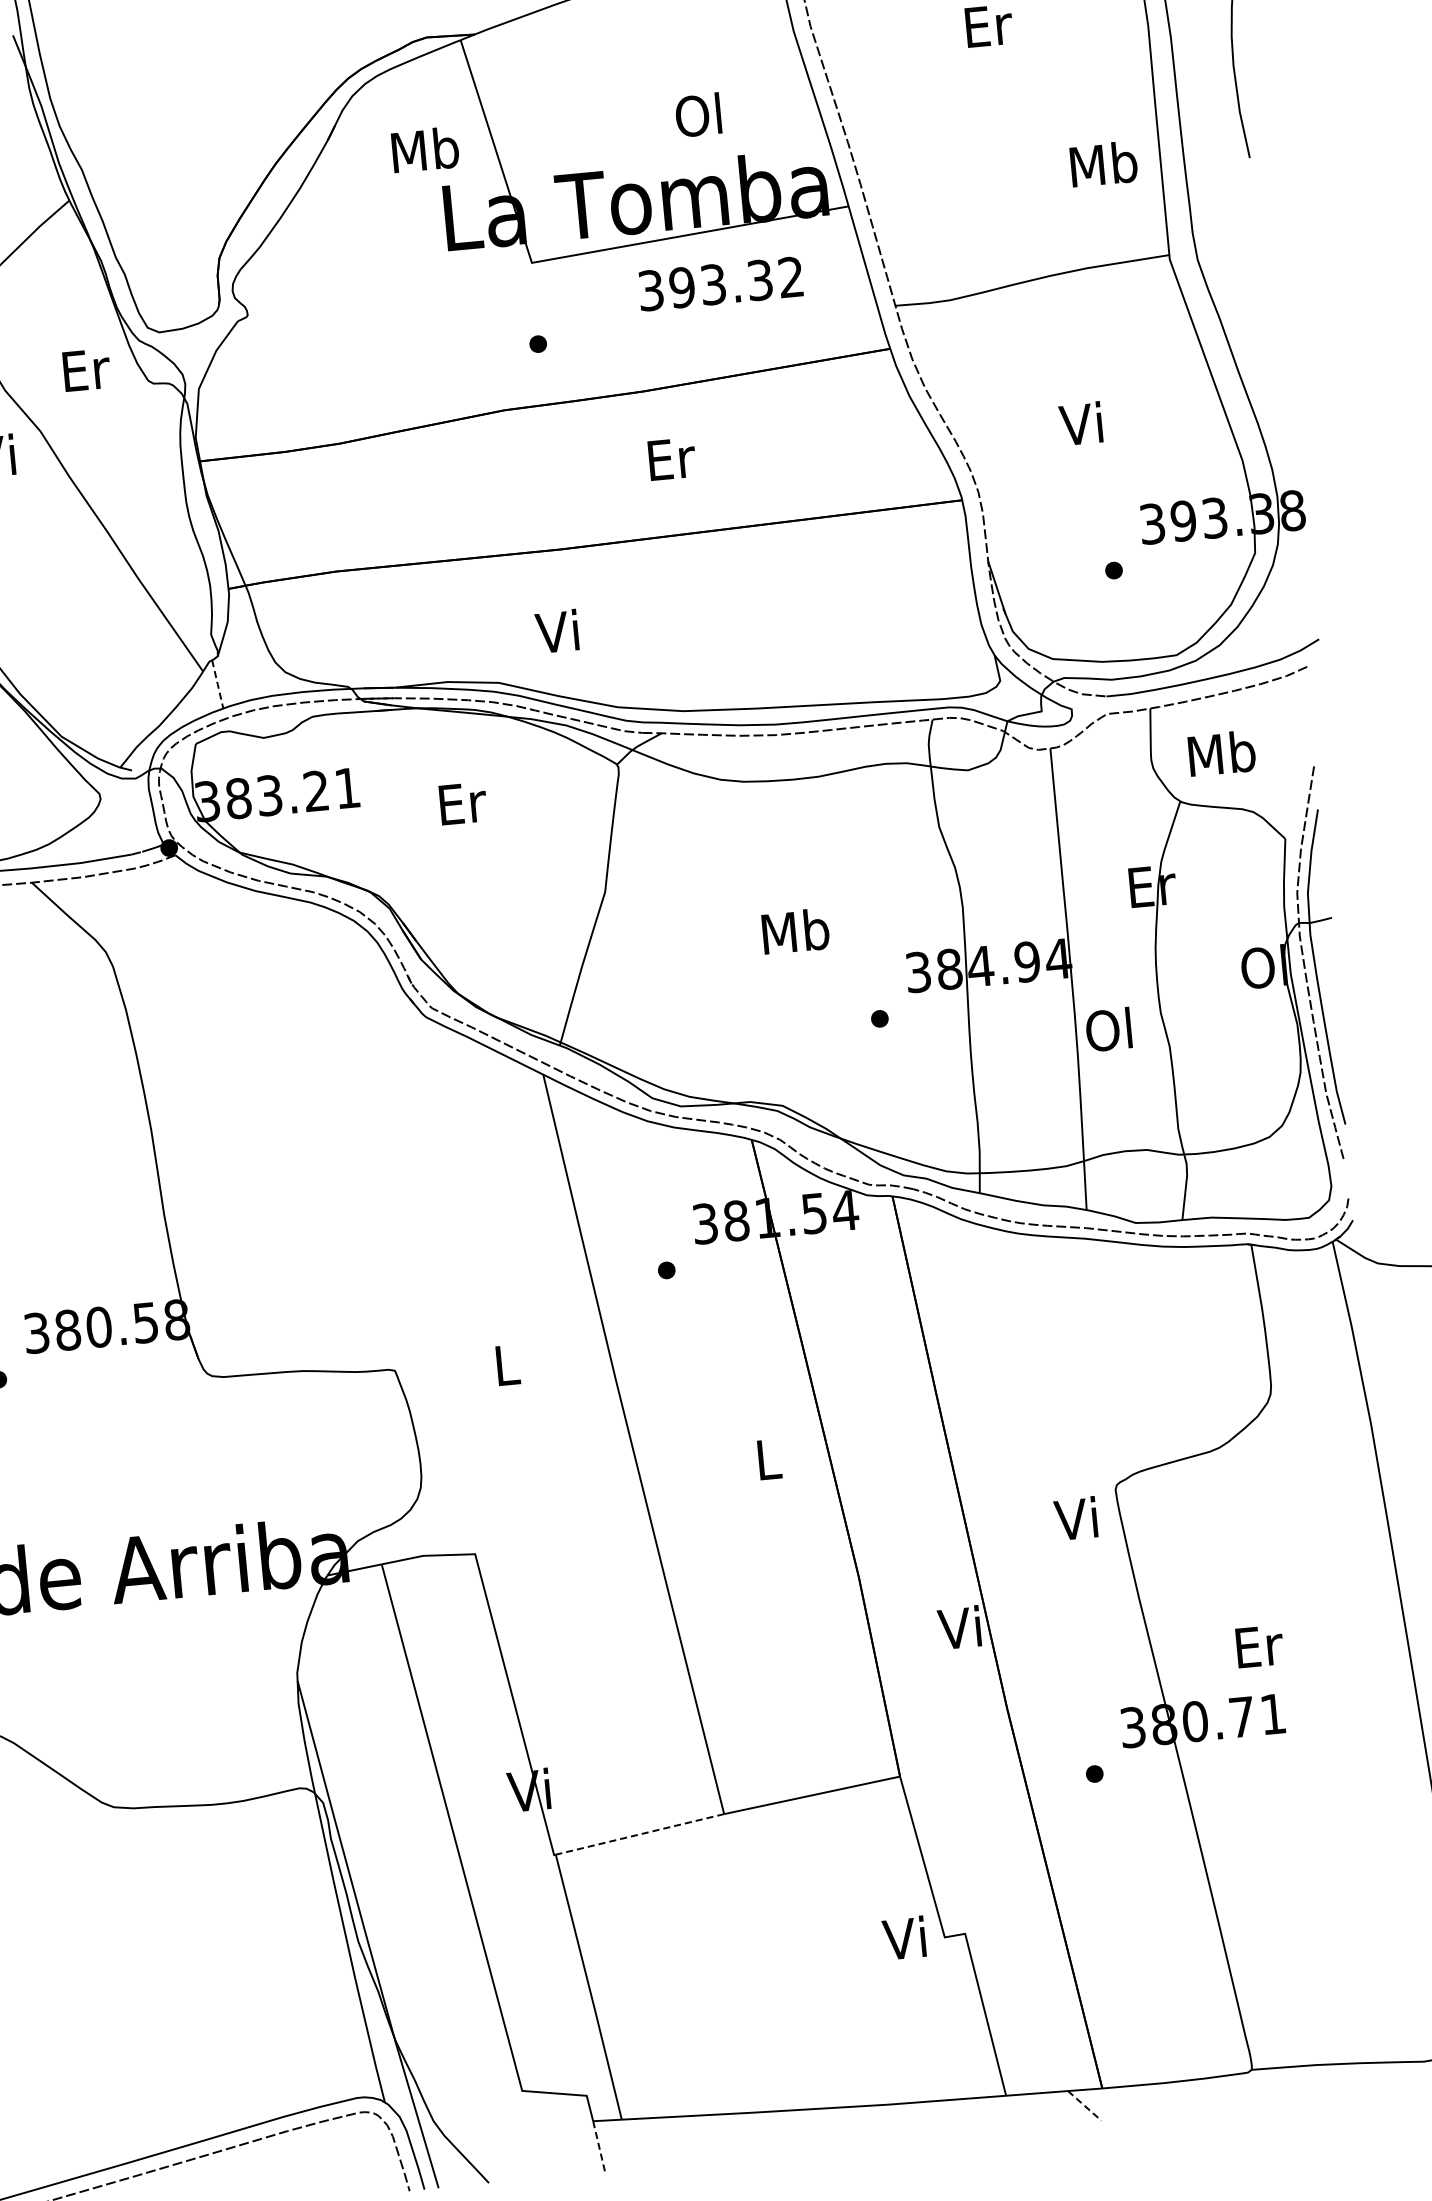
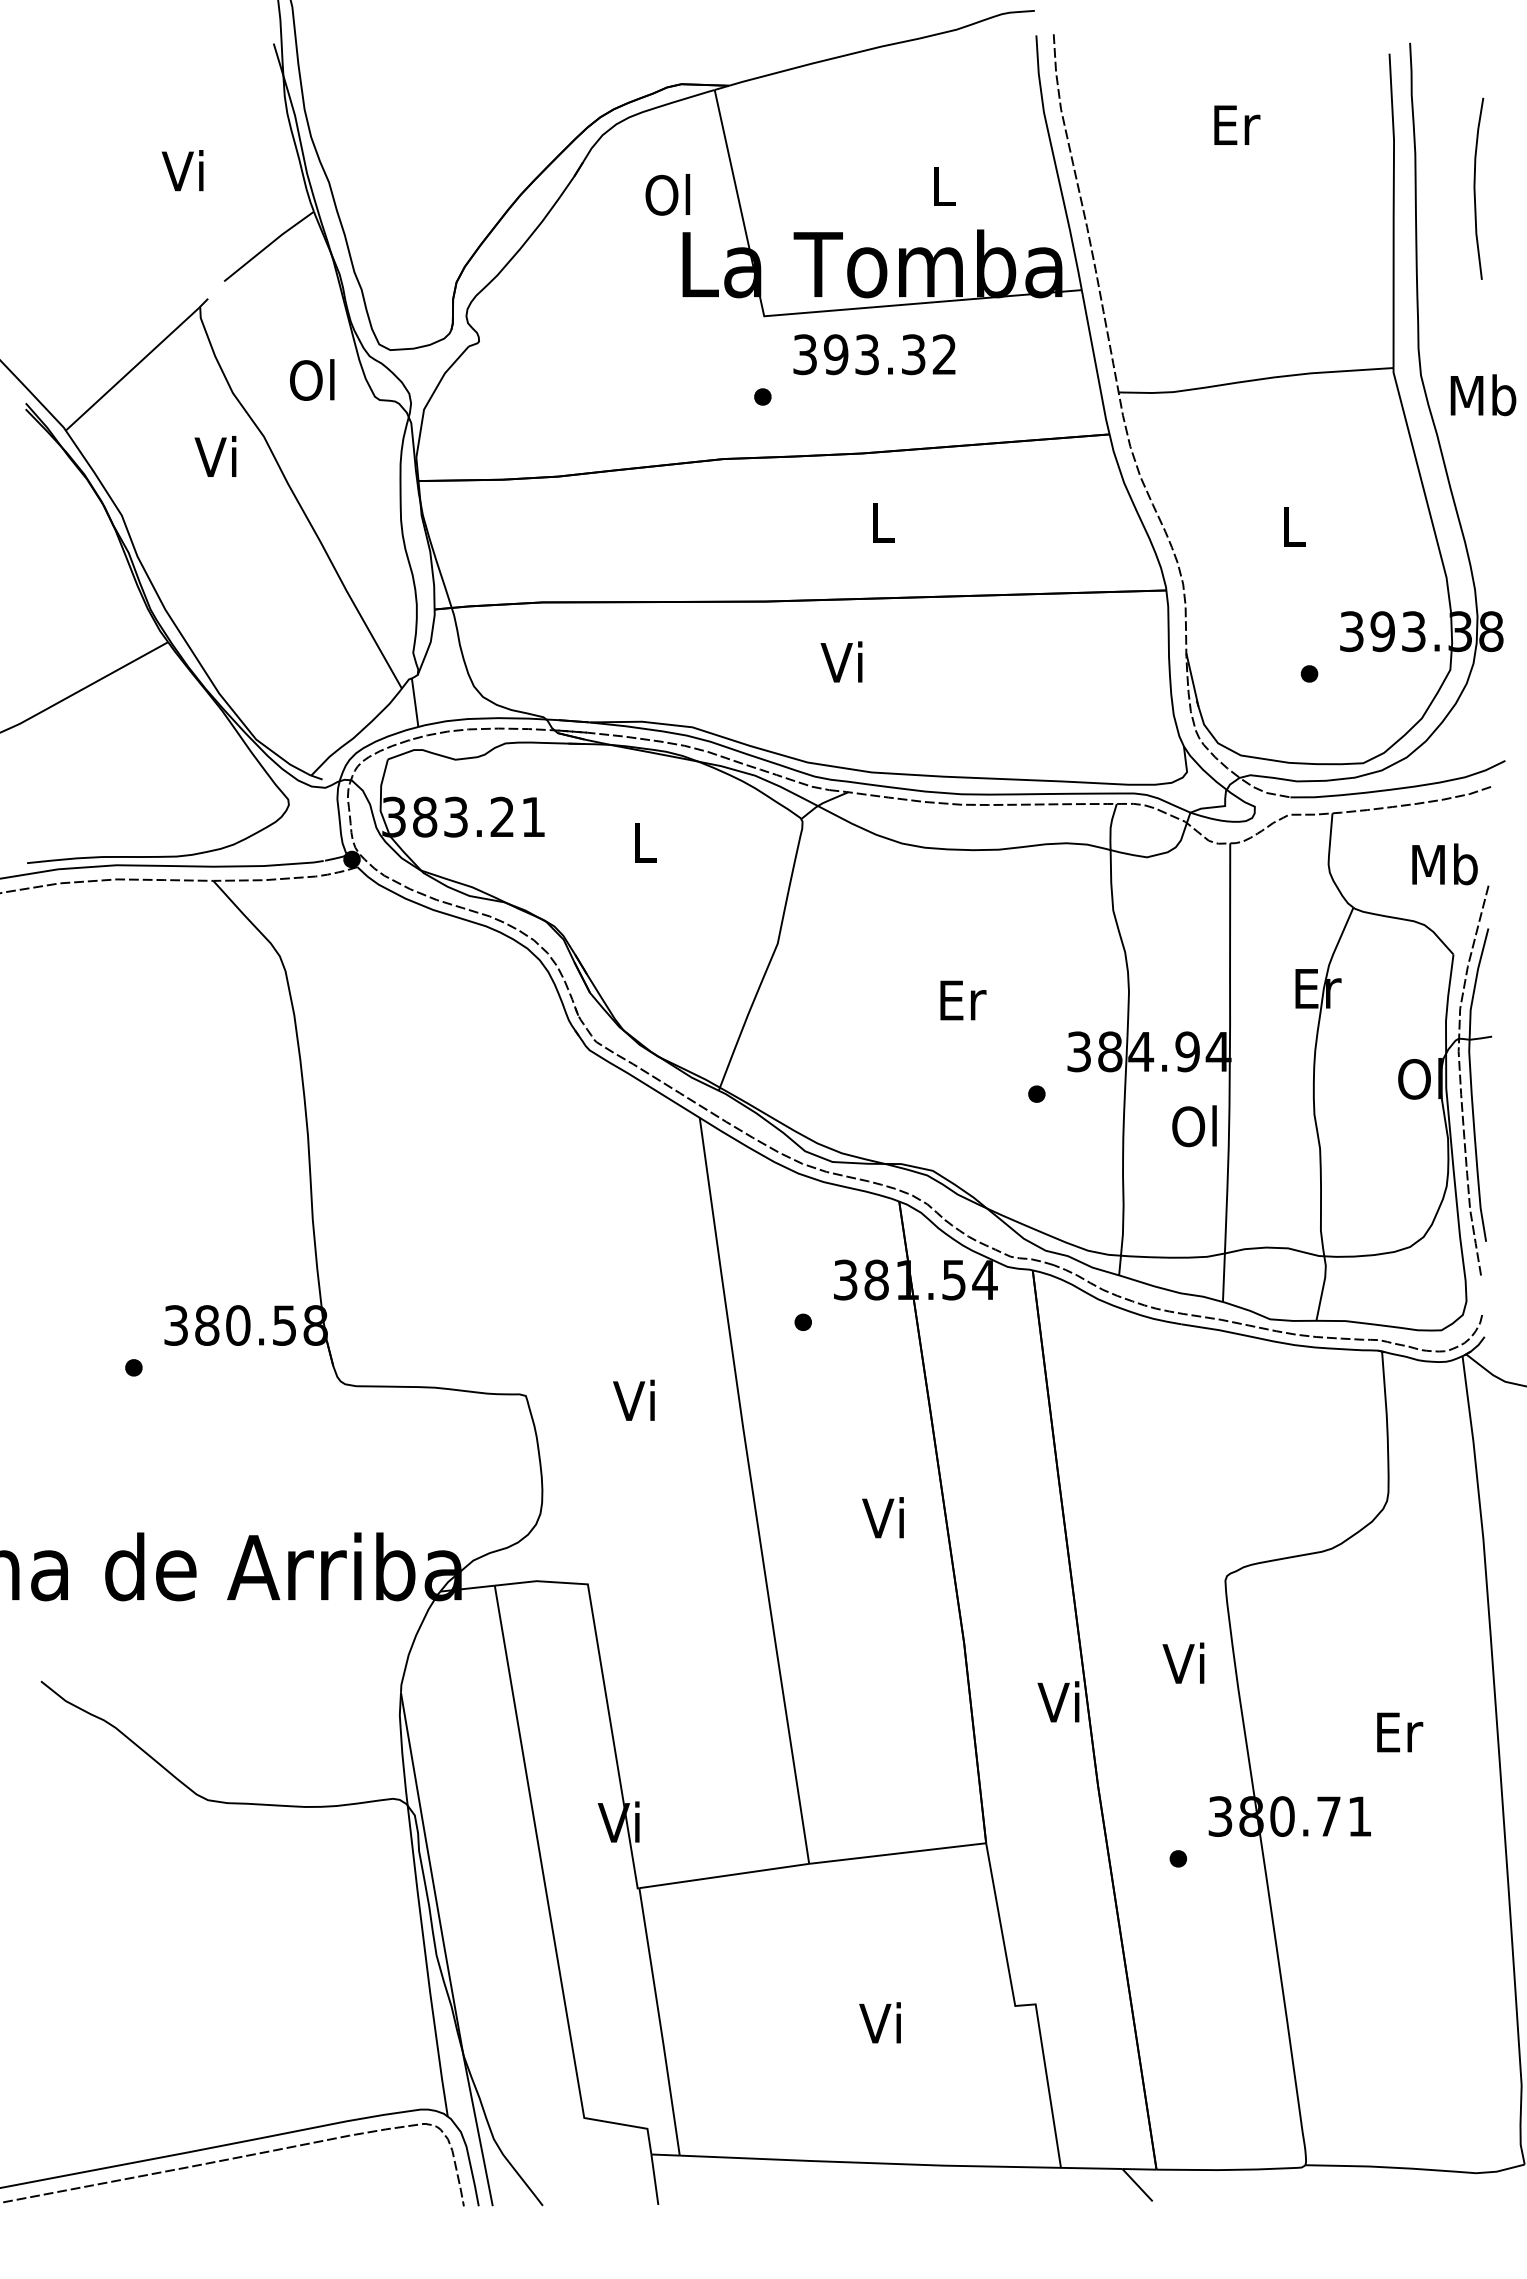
text: (697, 115) -> (941, 186), Ol -> L
text: (425, 149) -> (669, 194), Mb -> Ol
text: (1103, 164) -> (1483, 395), moved
text: (720, 283) -> (874, 354), moved
text: (85, 369) -> (314, 379), Er -> Ol
text: (1080, 423) -> (1290, 525), Vi -> L
text: (672, 458) -> (884, 522), Er -> L
text: (556, 630) -> (841, 661), moved
line: (218, 684) -> (415, 702), dashed -> solid
text: (1221, 753) -> (1444, 864), moved
text: (463, 802) -> (646, 842), Er -> L
text: (795, 930) -> (961, 999), Mb -> Er
text: (1108, 1030) -> (1194, 1126), moved
text: (503, 1364) -> (633, 1399), L -> Vi
text: (764, 1459) -> (882, 1517), L -> Vi
text: (1075, 1517) -> (1183, 1662), moved
text: (1260, 1646) -> (1400, 1732), moved
line: (640, 1834) -> (724, 1876), dashed -> solid
text: (903, 1937) -> (879, 2022), moved
line: (1084, 2106) -> (1137, 2185), dashed -> solid
line: (598, 2147) -> (654, 2180), dashed -> solid

